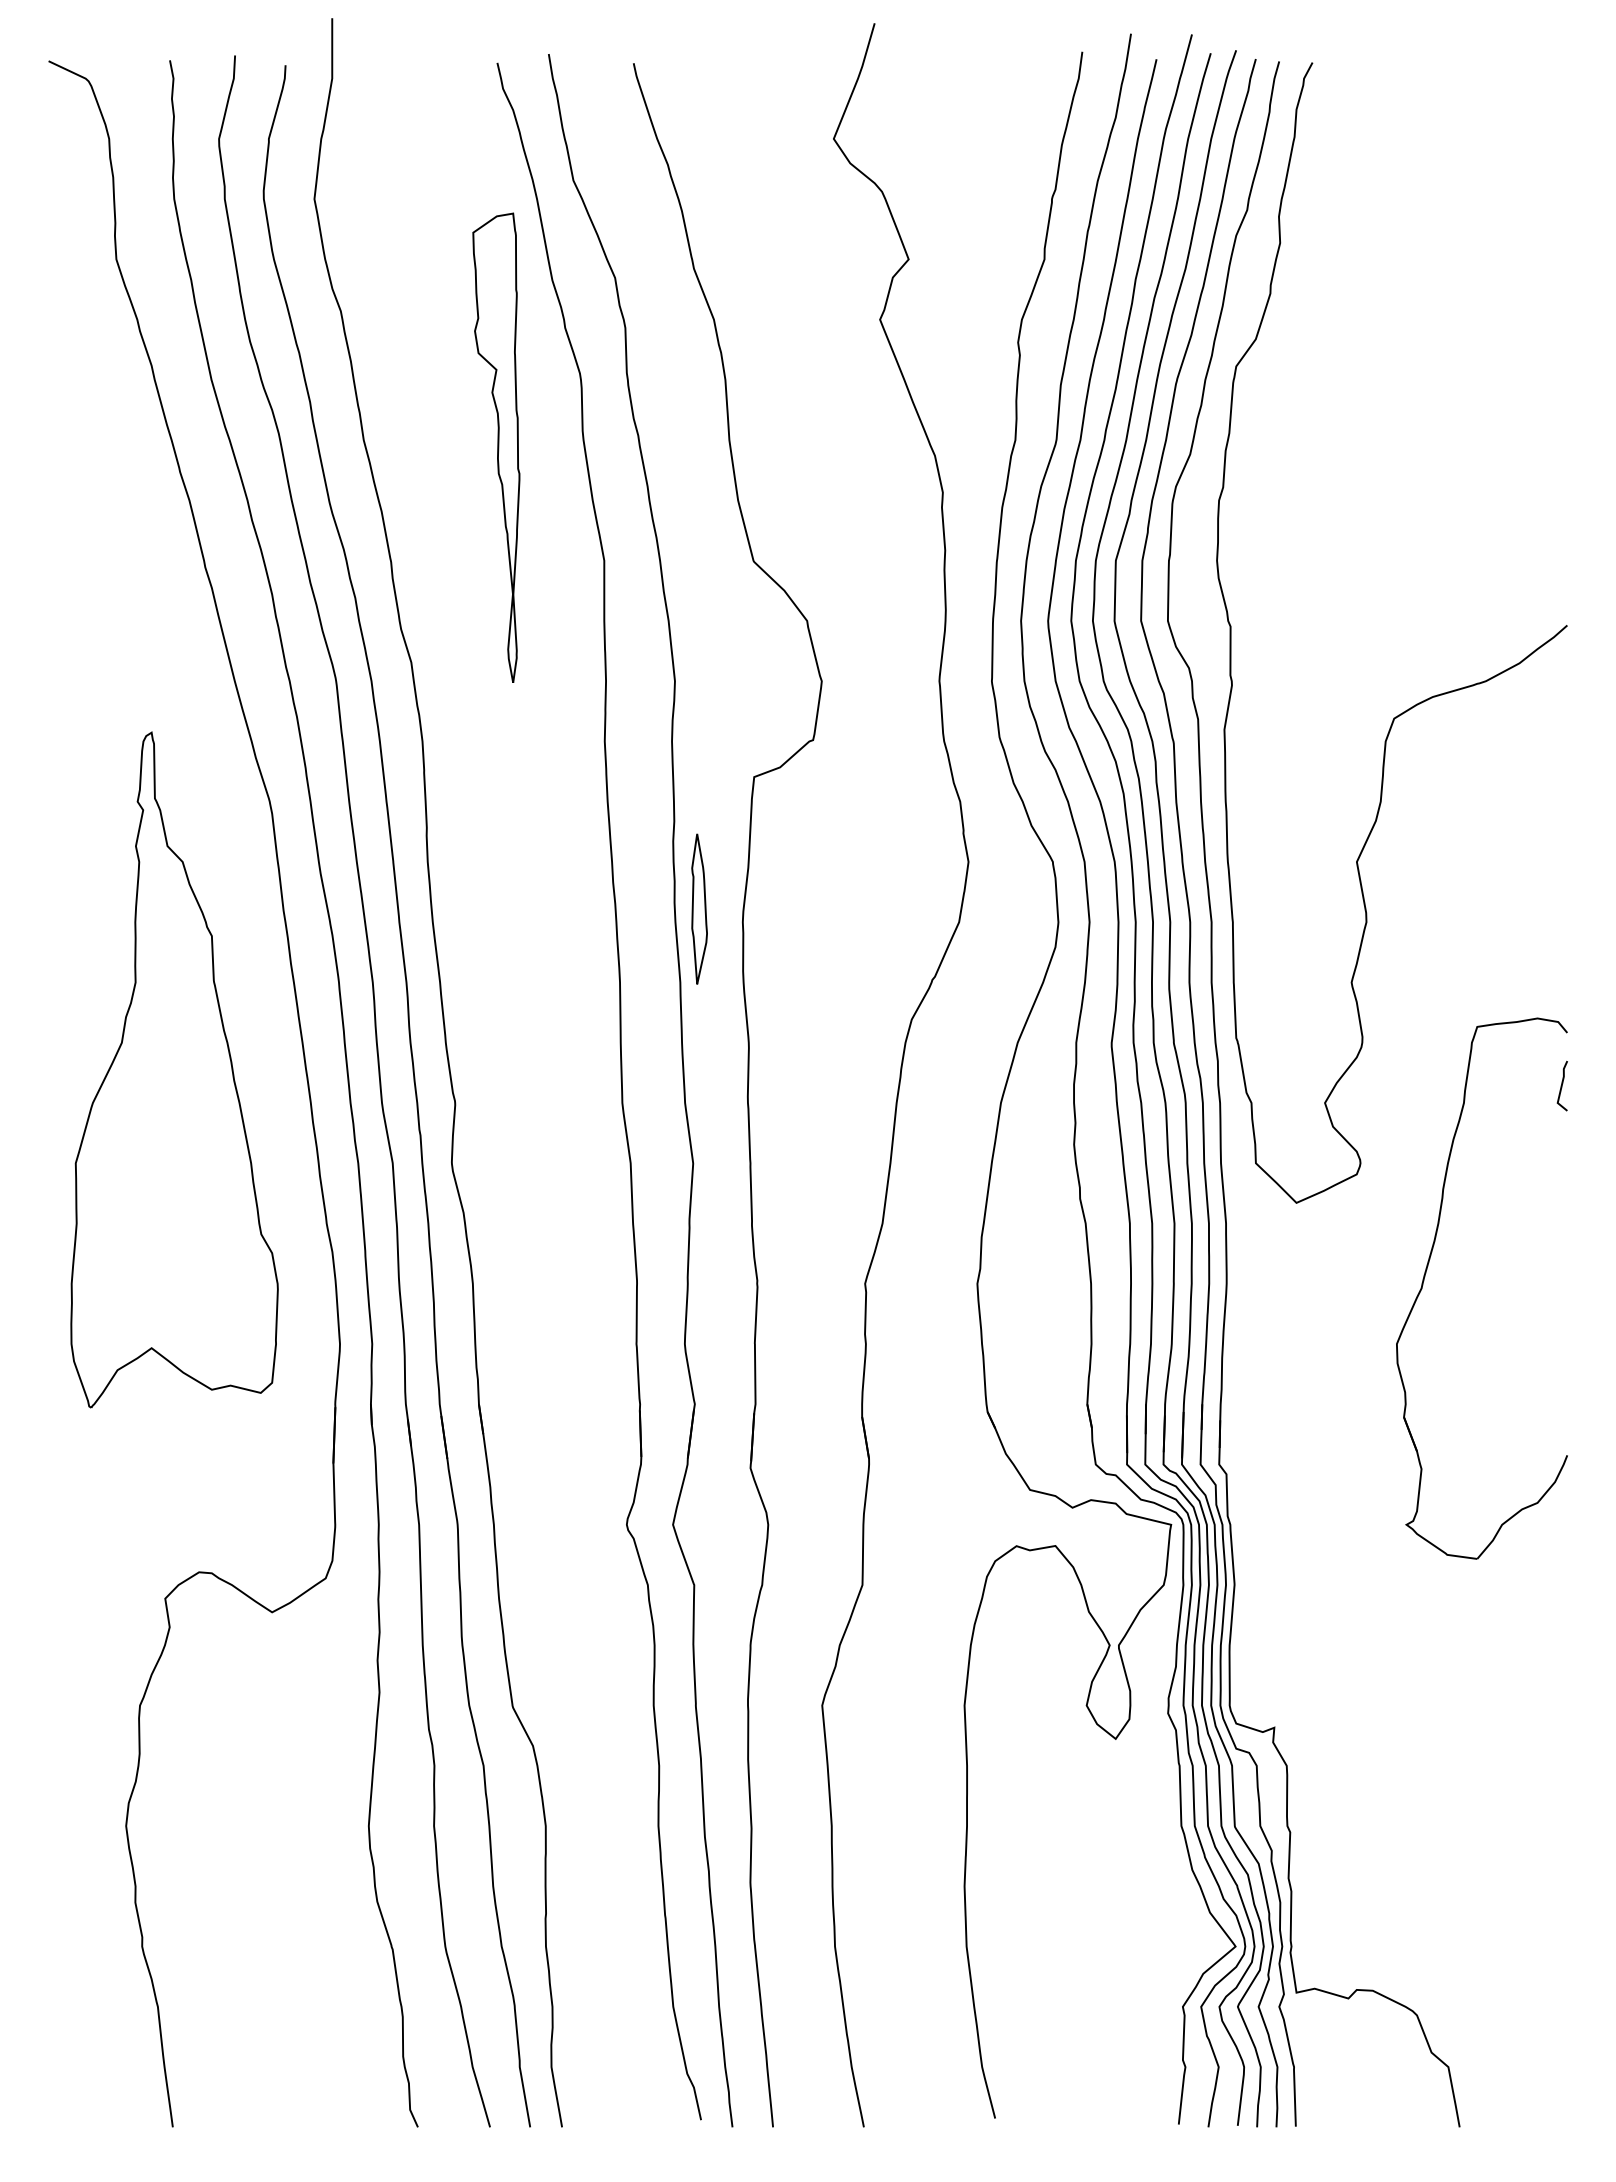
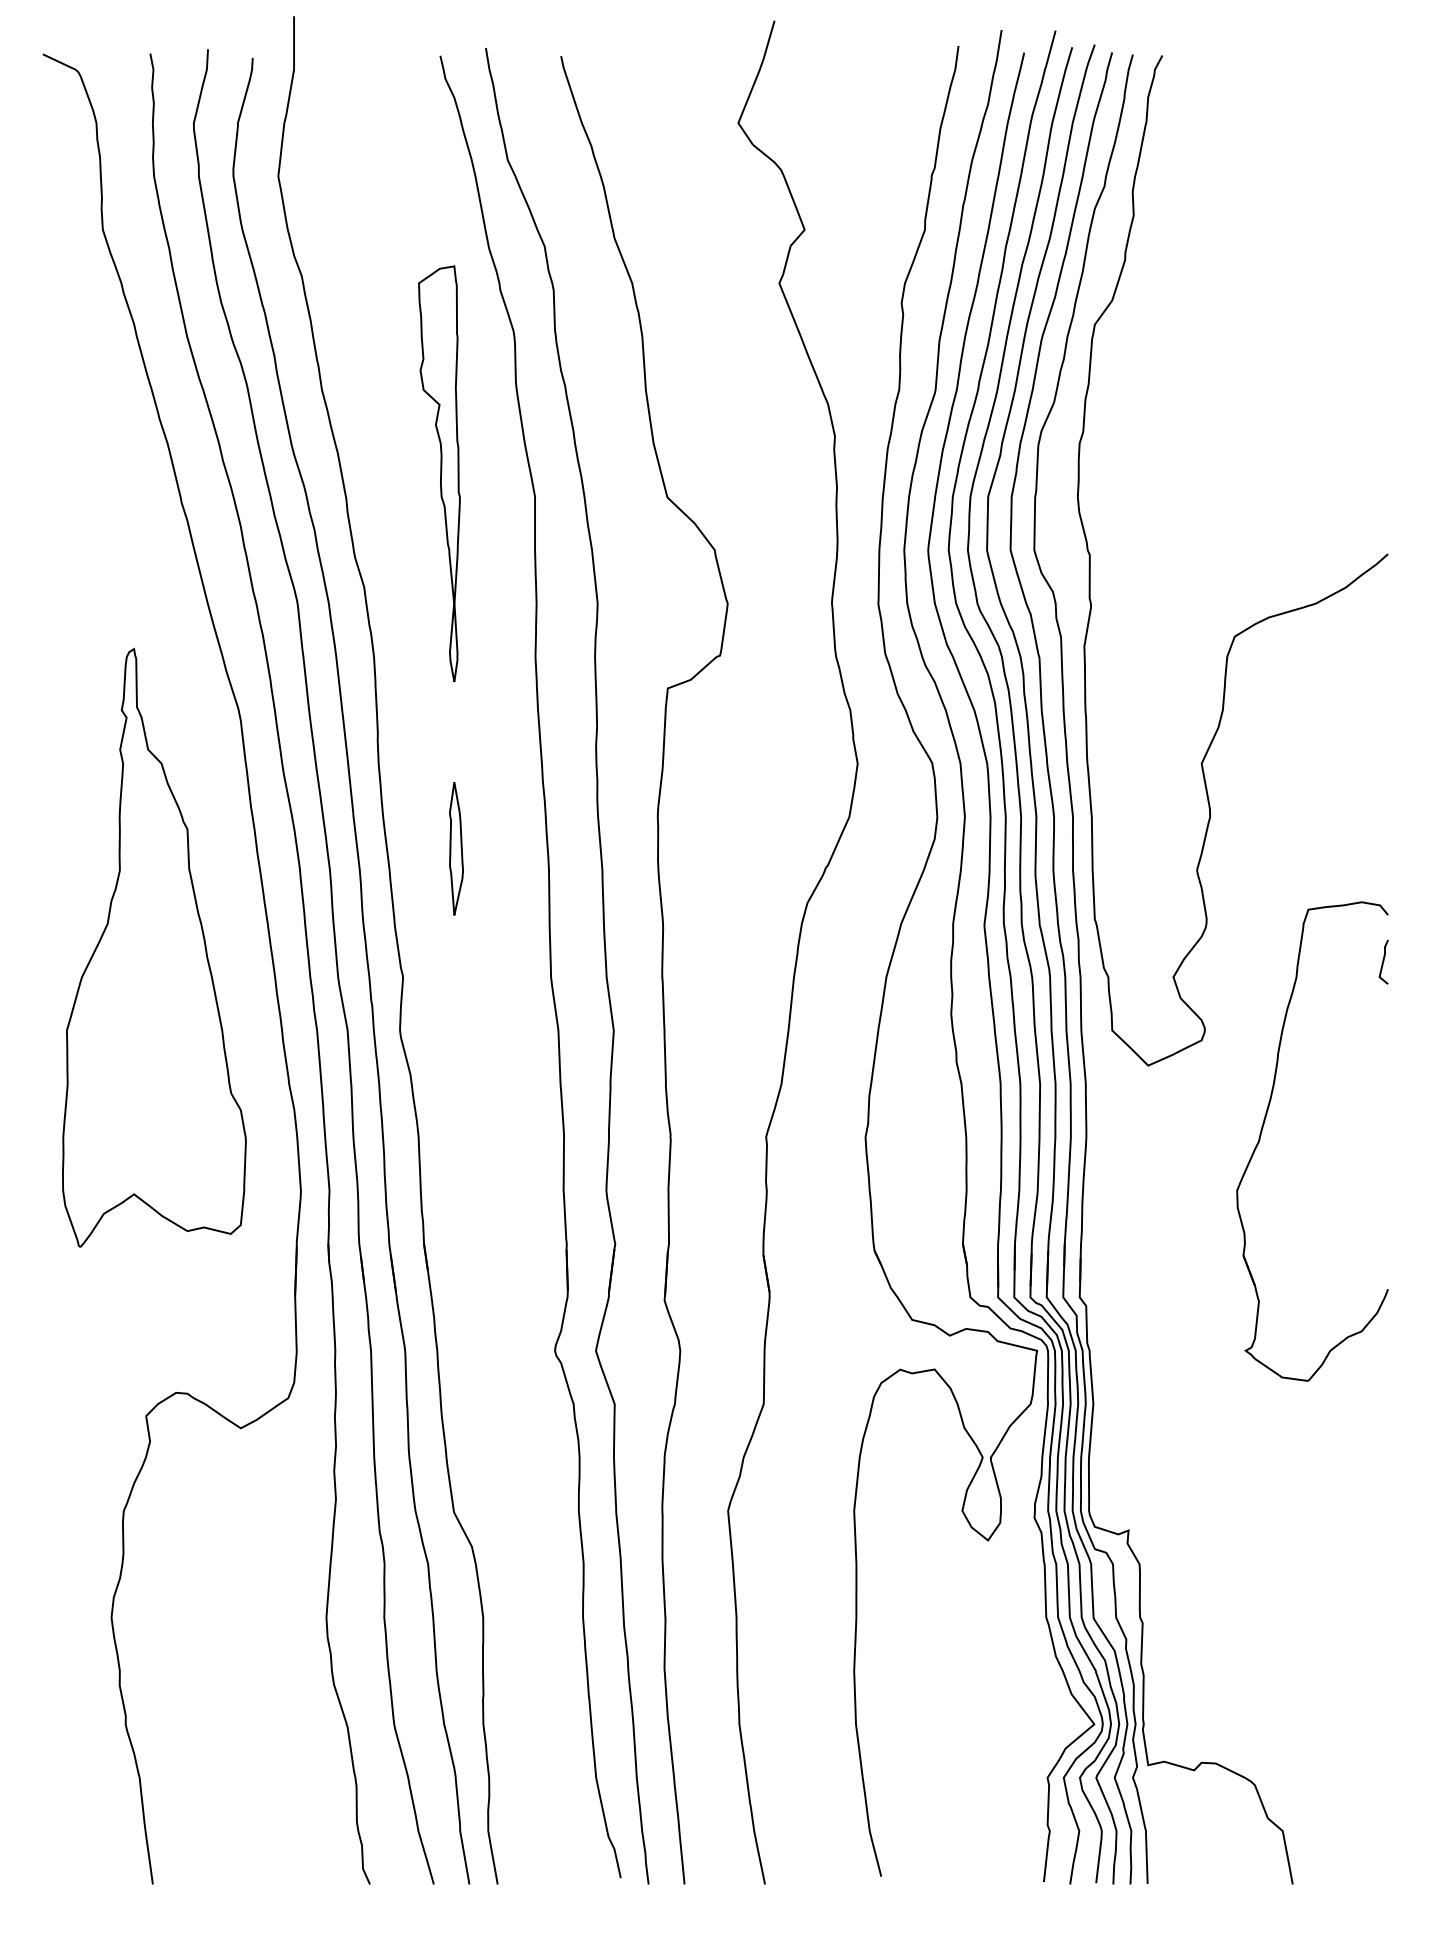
part: (496, 447) -> (439, 473), moved
part: (699, 908) -> (456, 848), moved

